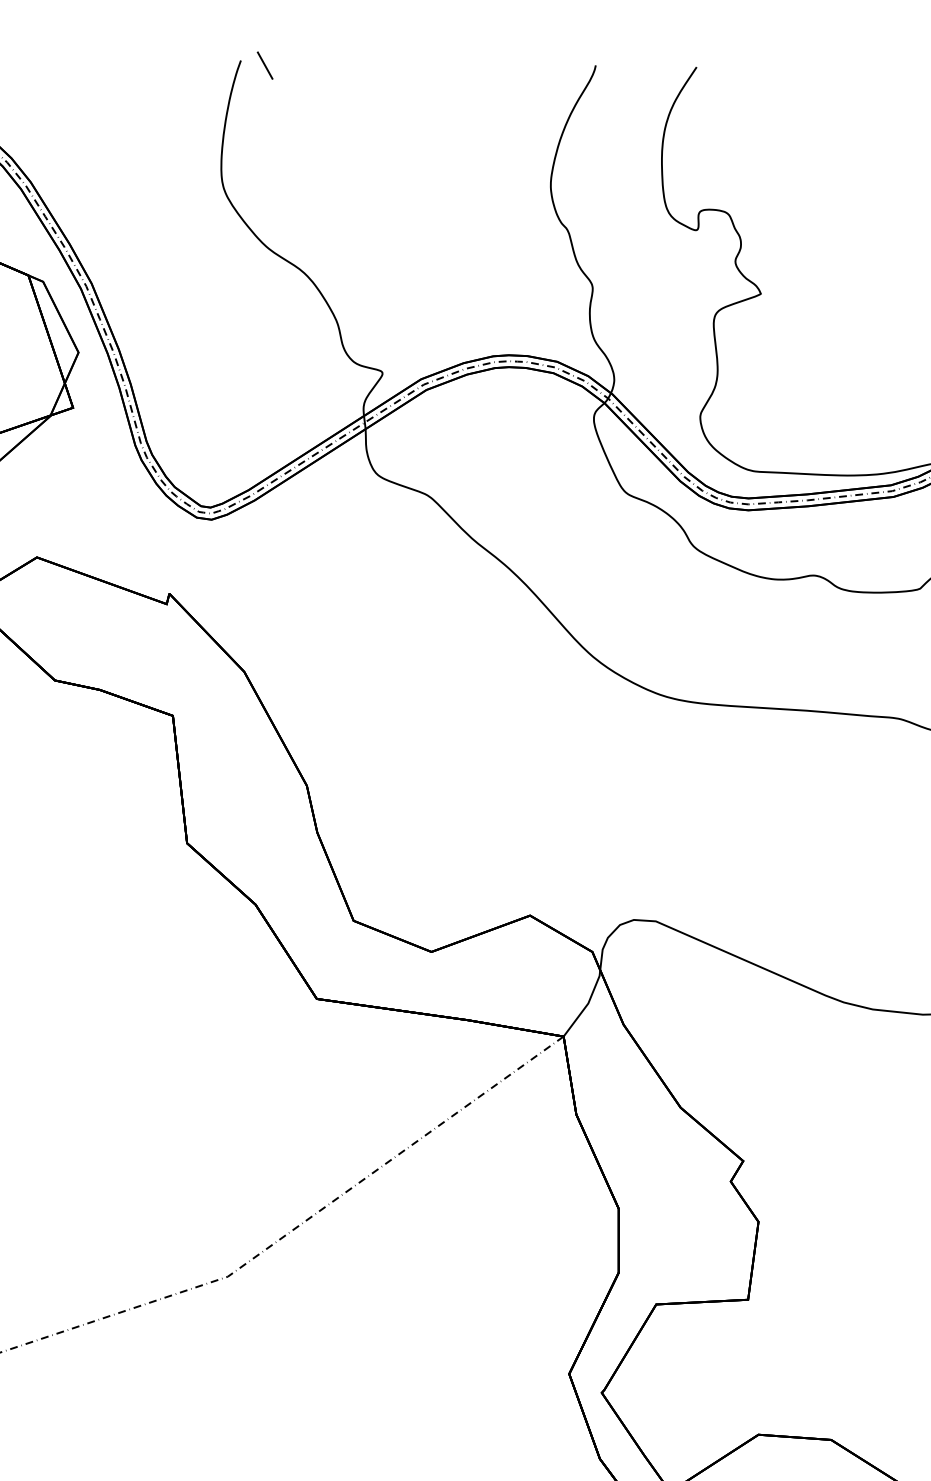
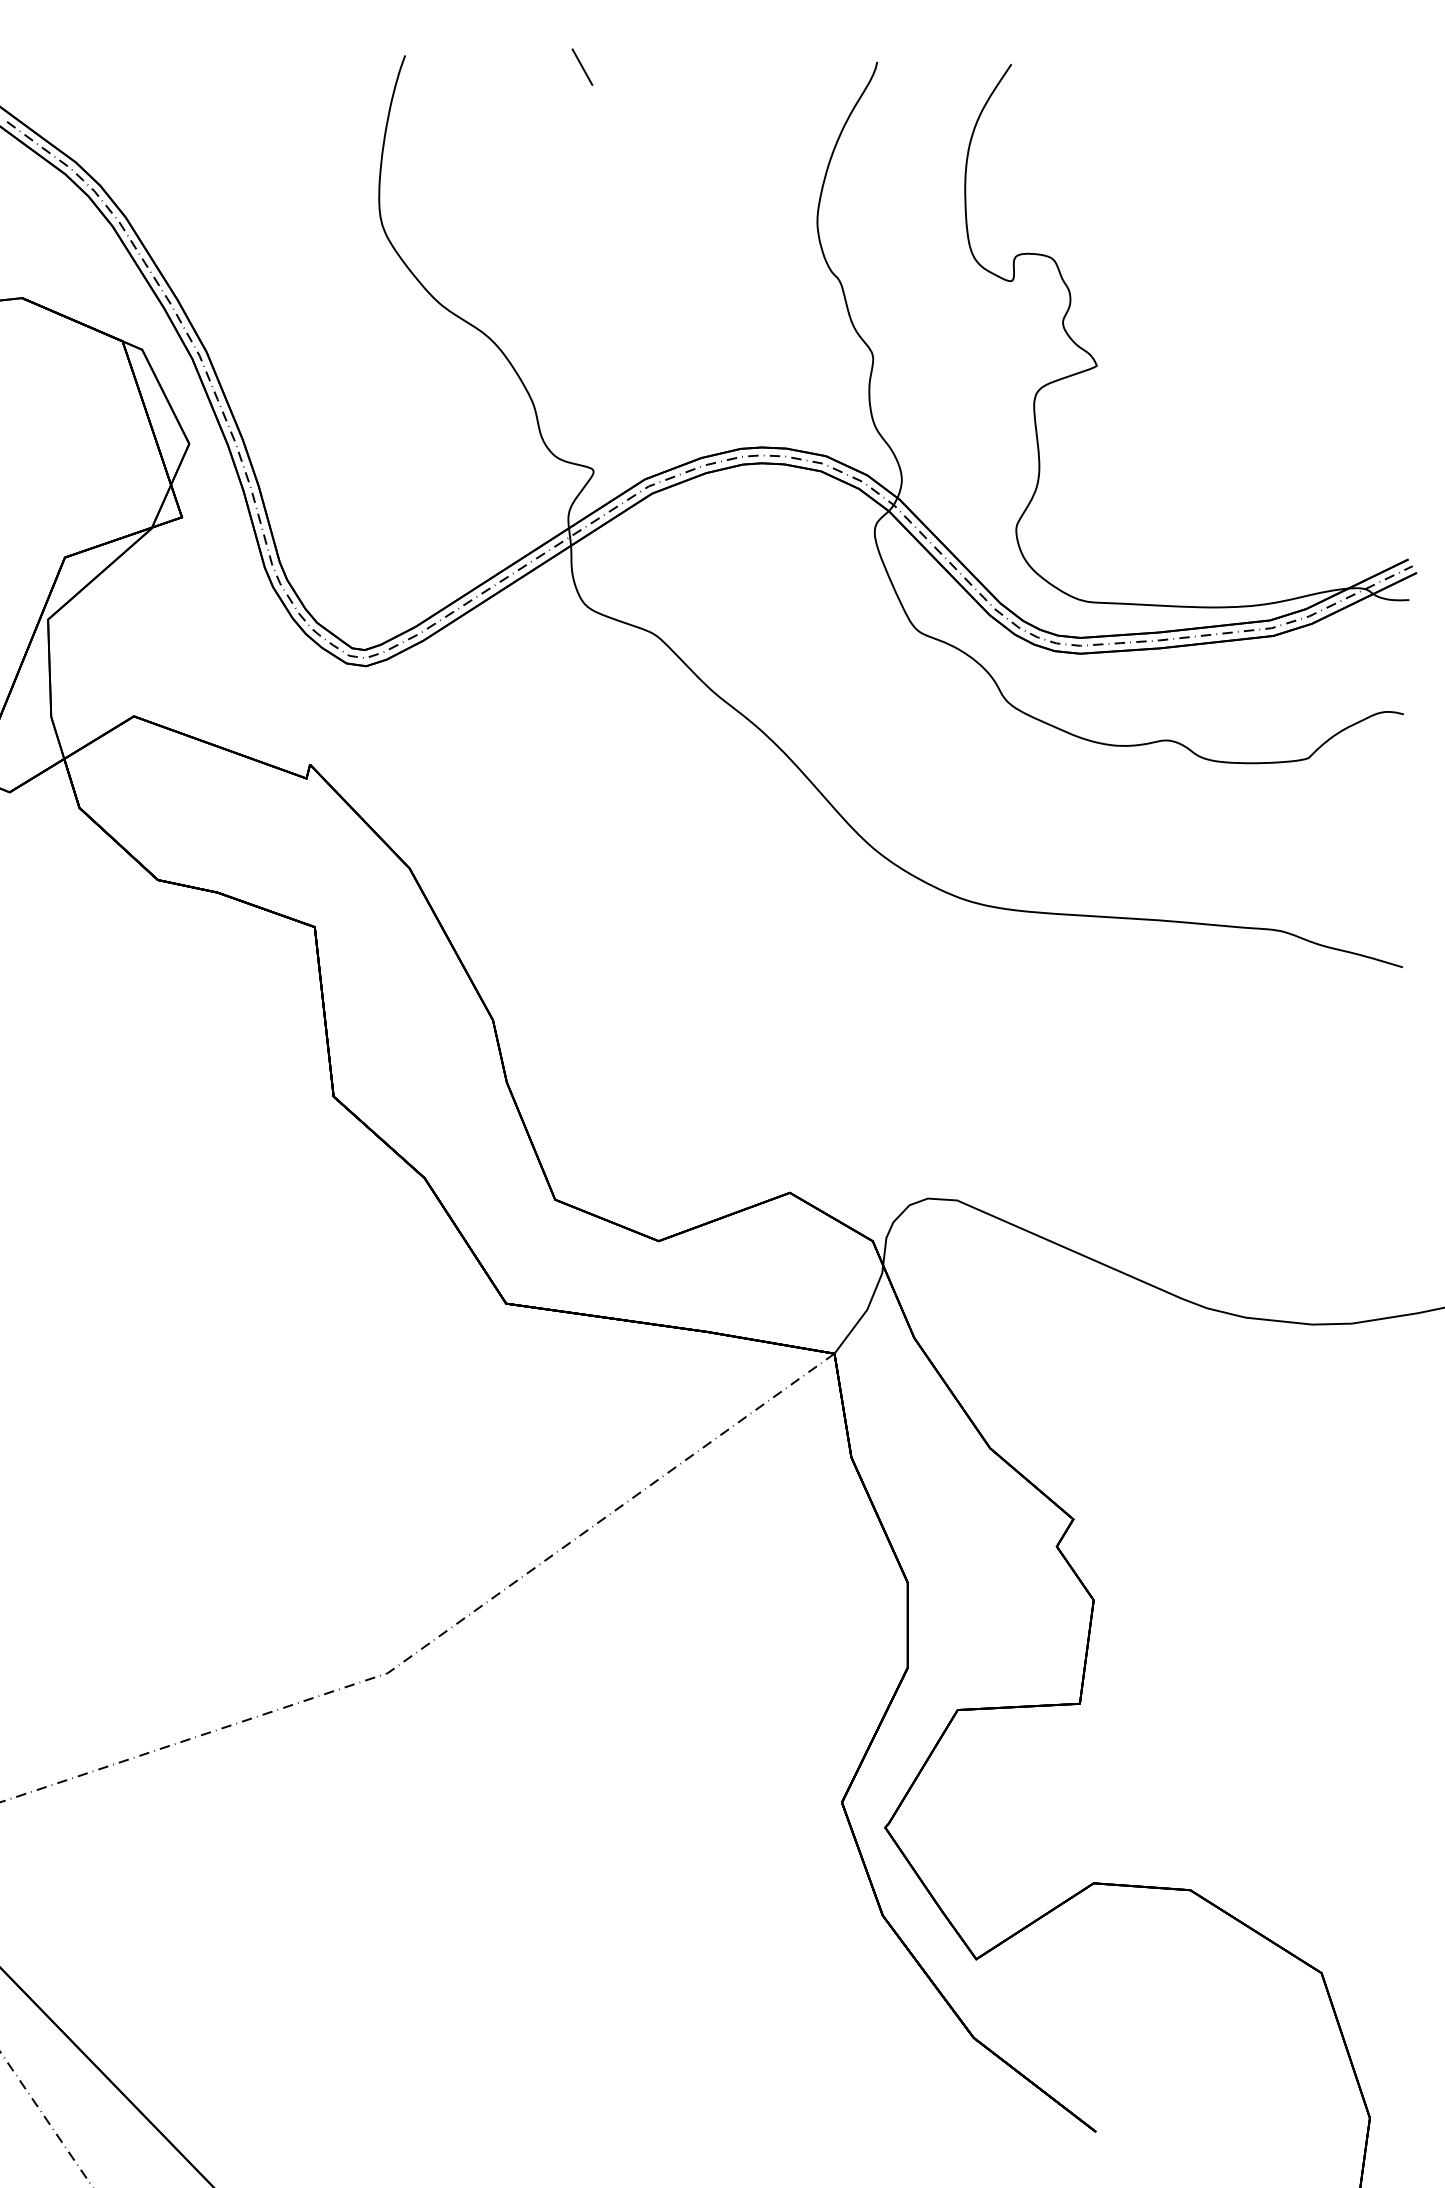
line: (265, 65) -> (582, 66), moved

